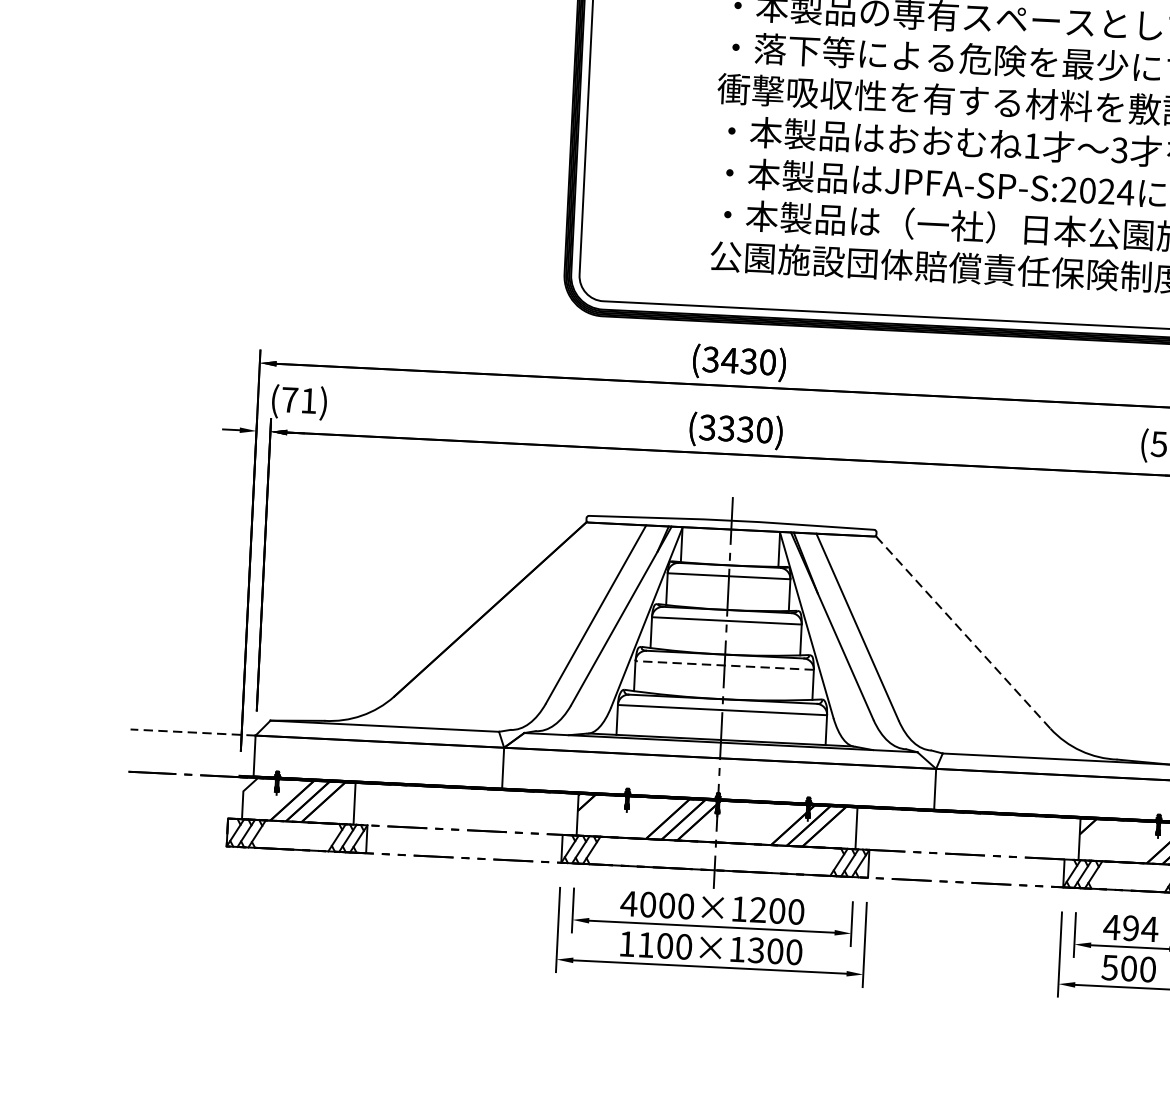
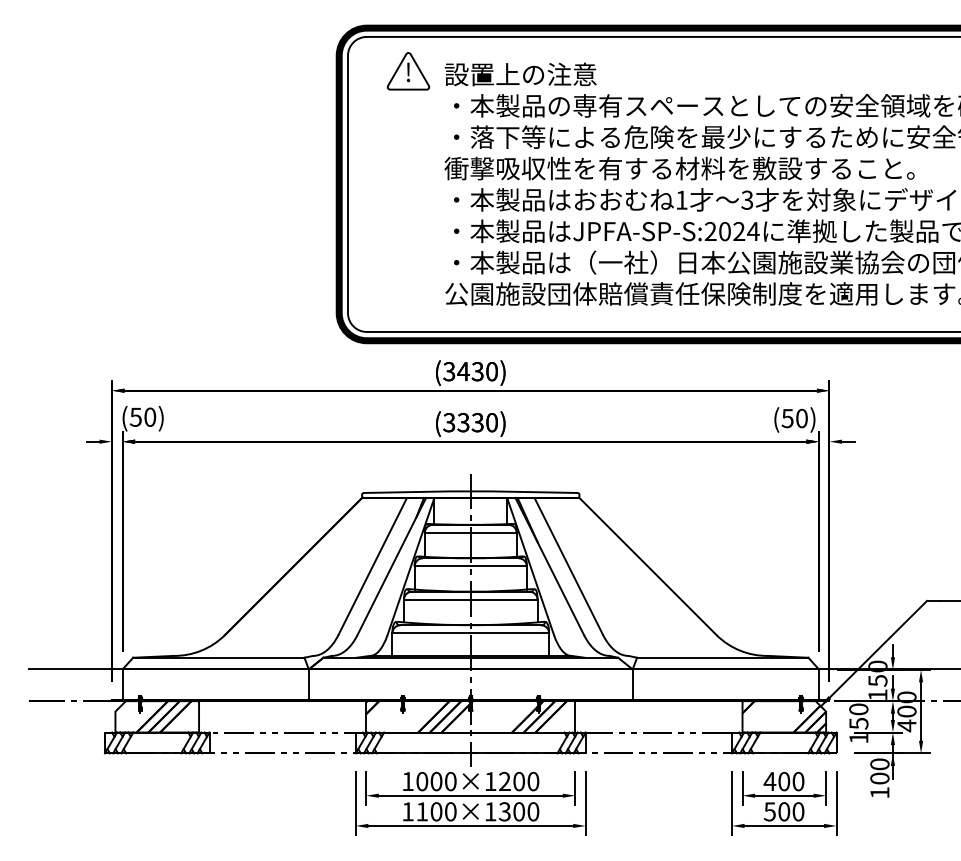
text: (298, 399) -> (142, 416), (71) -> (50)
line: (963, 632) -> (648, 566), dashed -> solid
line: (724, 664) -> (470, 599), dashed -> solid
line: (192, 732) -> (75, 669), dashed -> solid
text: (628, 903) -> (407, 781), 4000×1200 -> 1000×1200
text: (1140, 928) -> (791, 781), 494 -> 400

